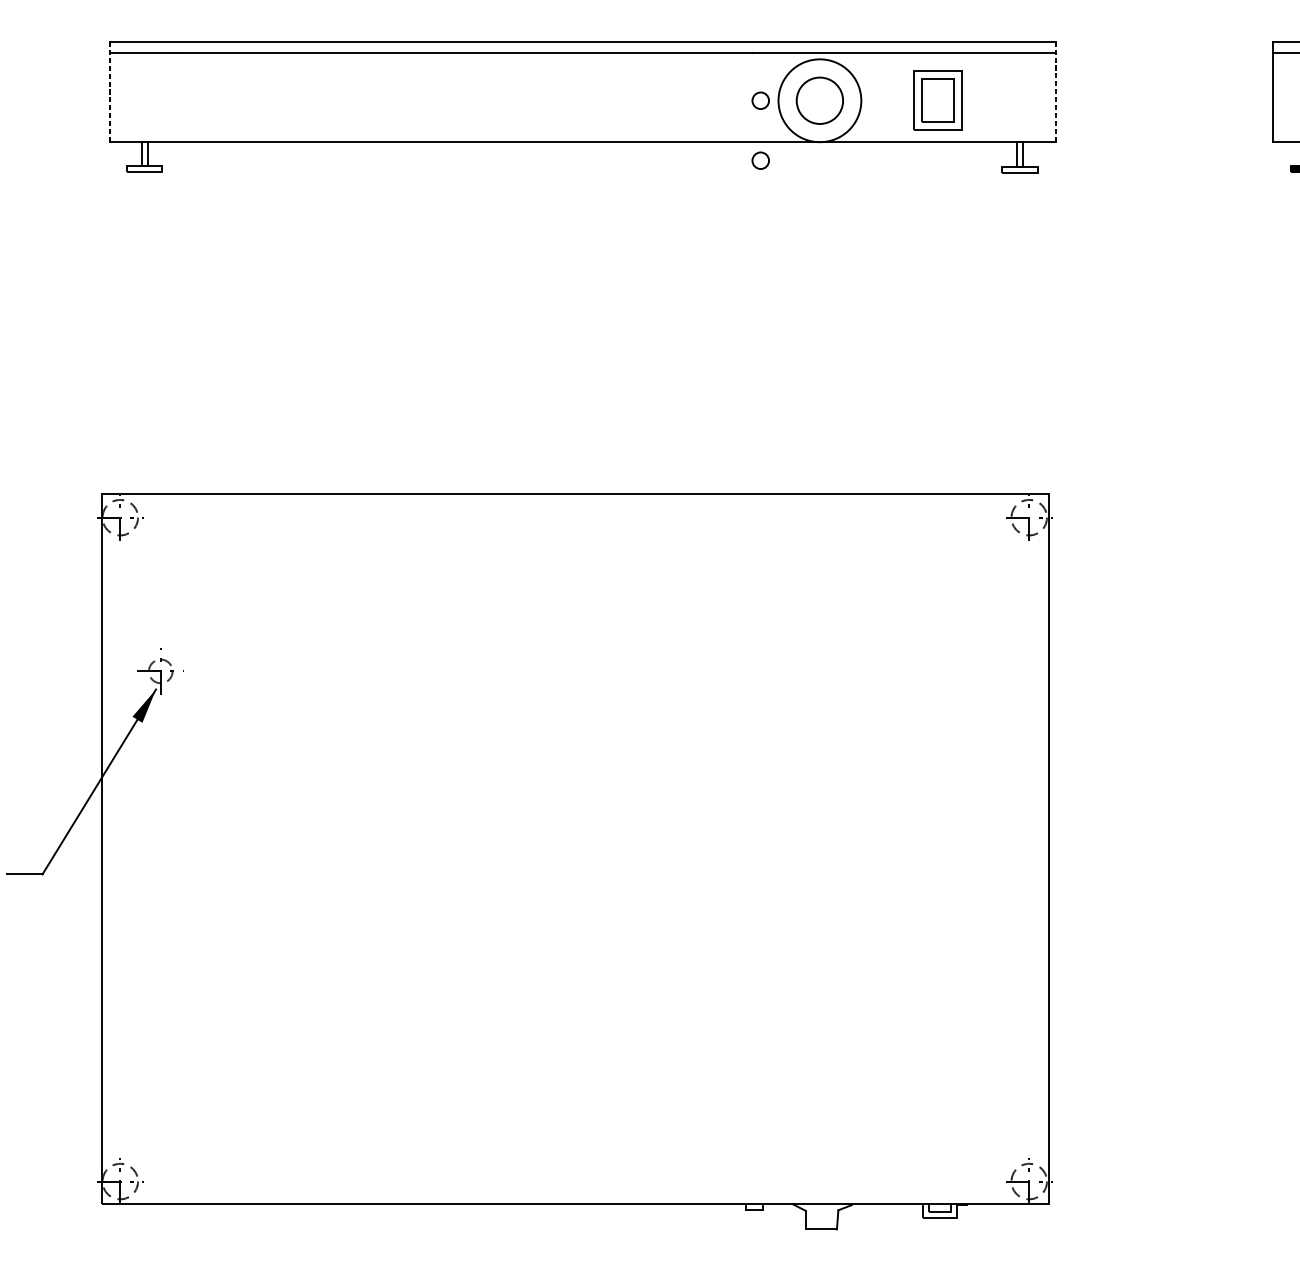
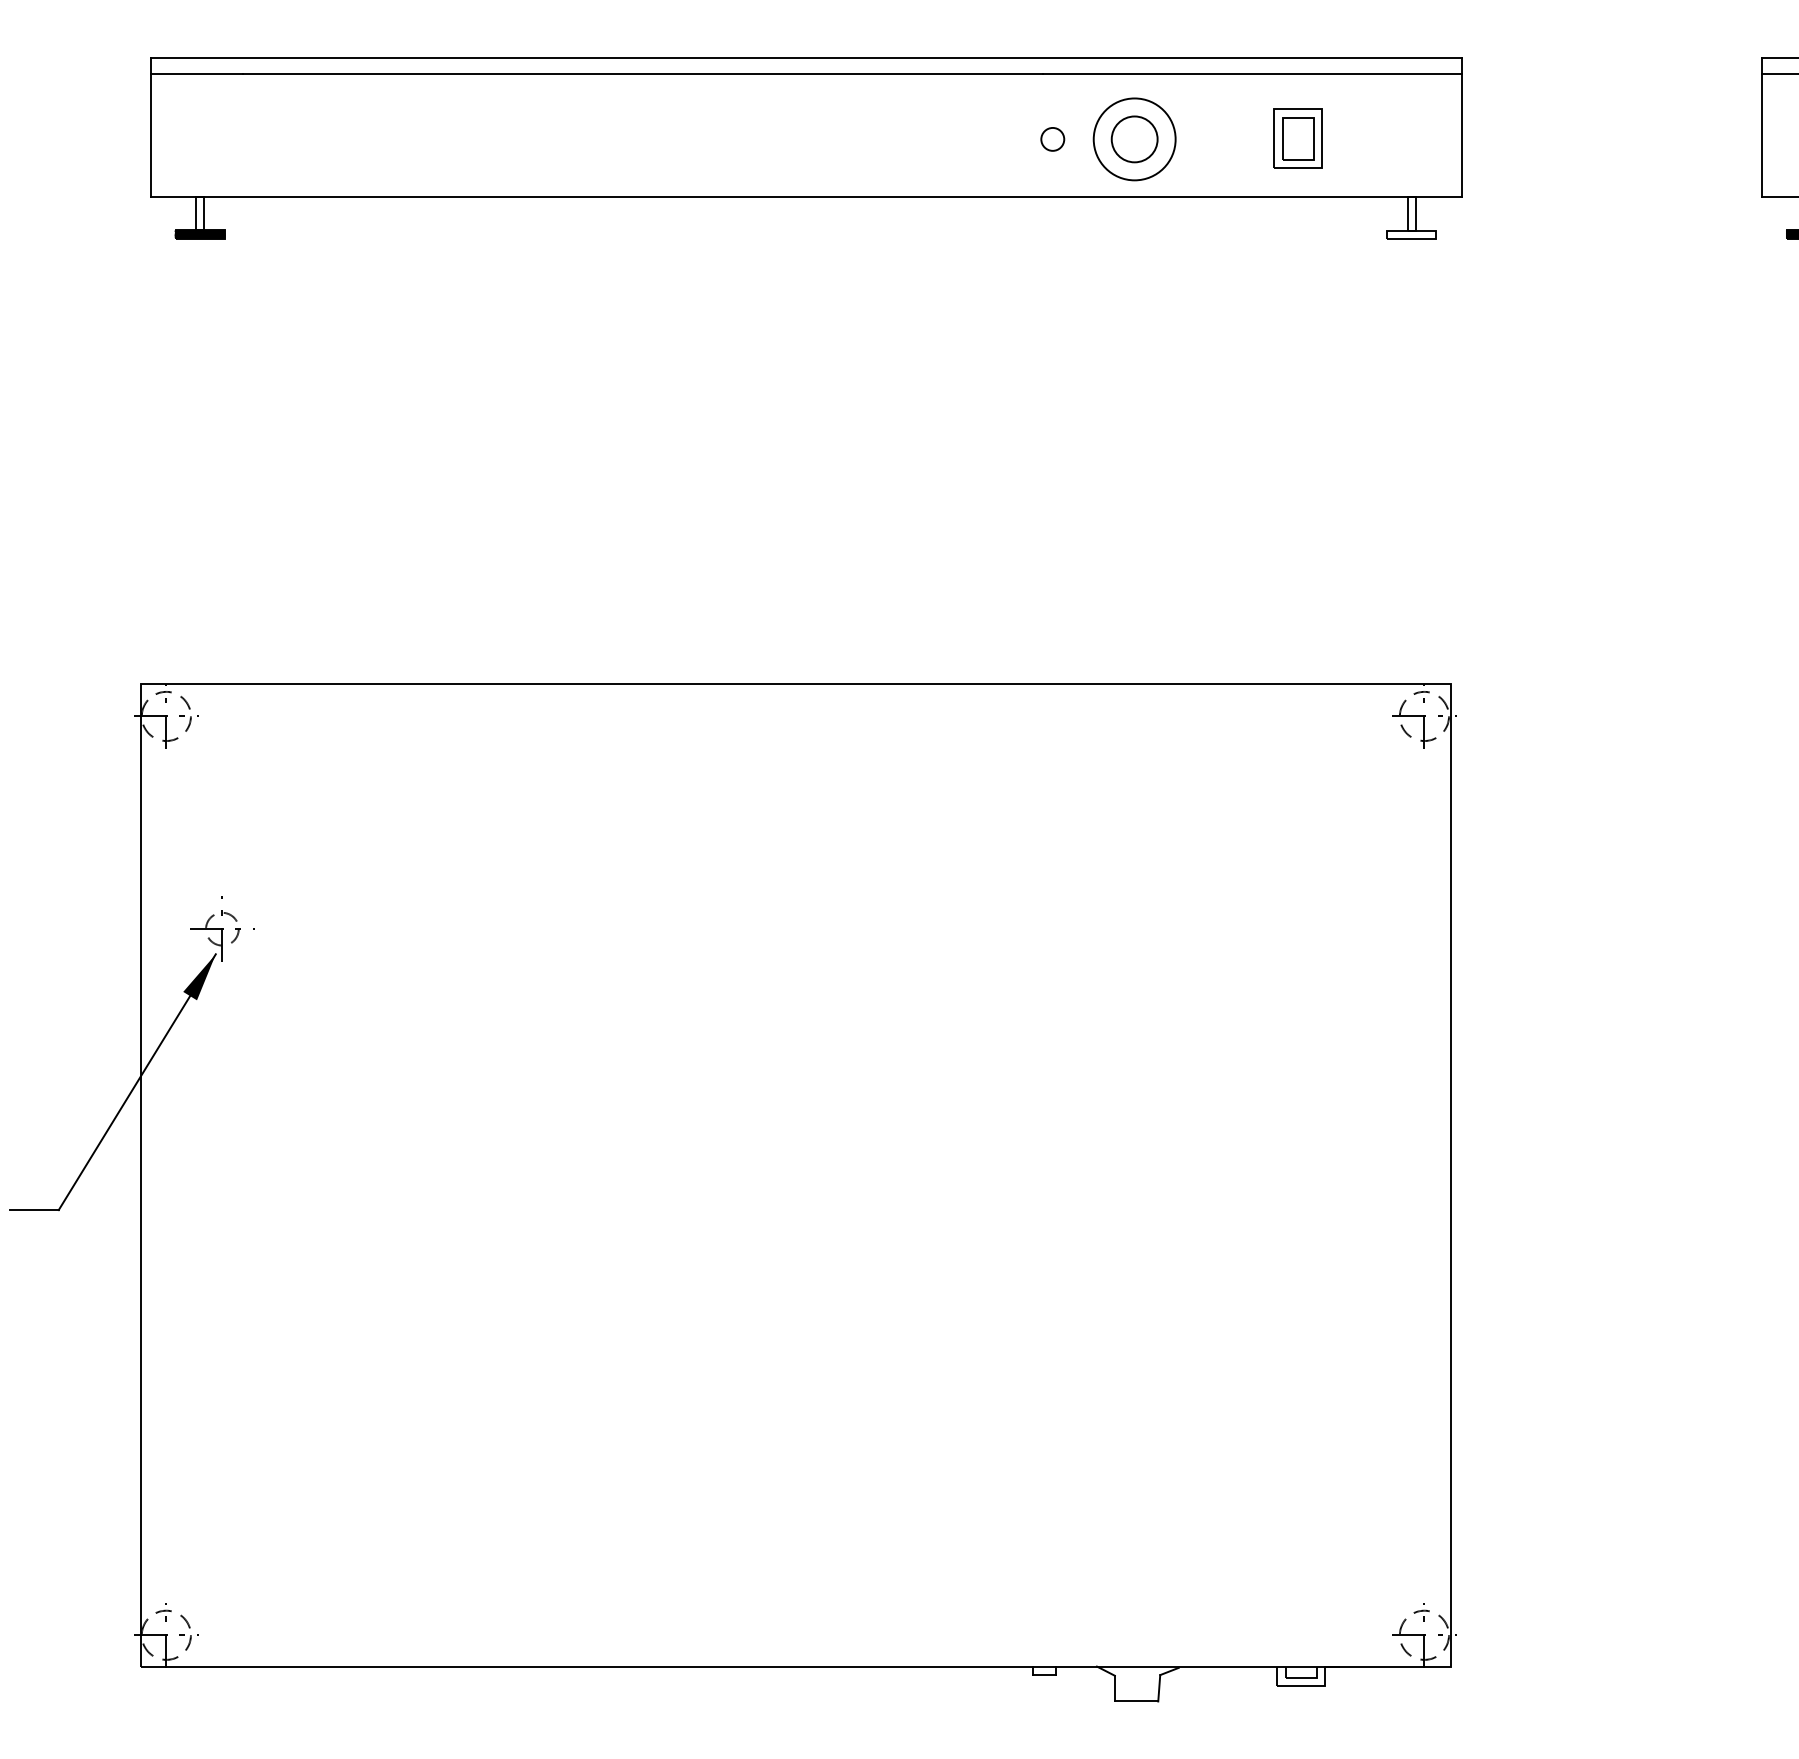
line: (109, 92) -> (151, 127), dashed -> solid
line: (1056, 92) -> (1461, 127), dashed -> solid
circle: (819, 100) -> (1134, 139), size x0.71
circle: (819, 100) -> (1134, 139), size x0.71
part: (937, 100) -> (1297, 138), size x0.71
circle: (760, 160) -> (1052, 222), removed
hatch: (144, 169) -> (199, 234), added

